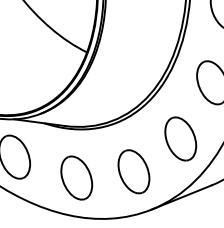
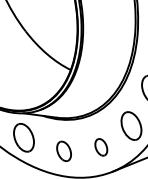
part: (134, 172) -> (101, 147), size x0.6
part: (75, 178) -> (63, 151), size x0.7

